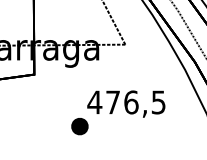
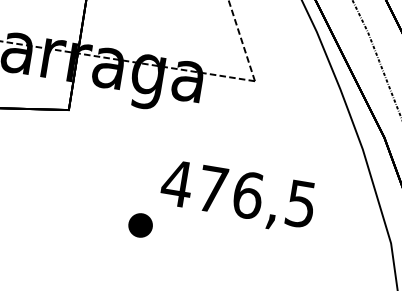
part: (79, 126) -> (139, 225), size x0.71

